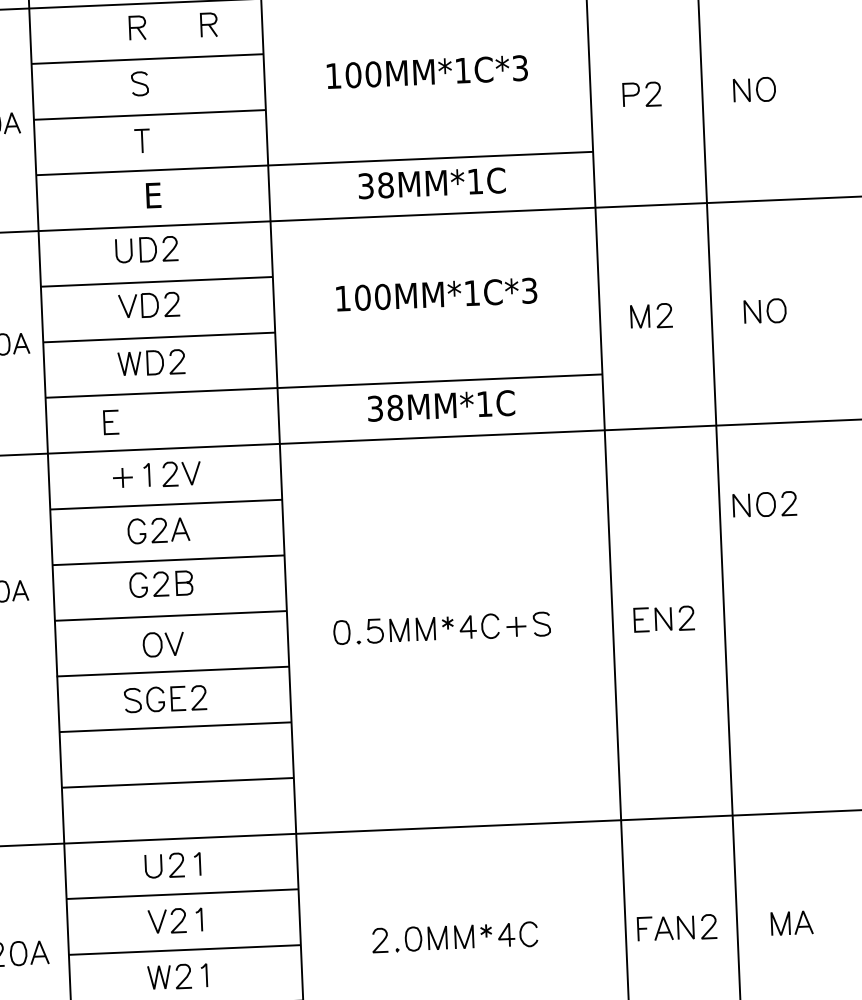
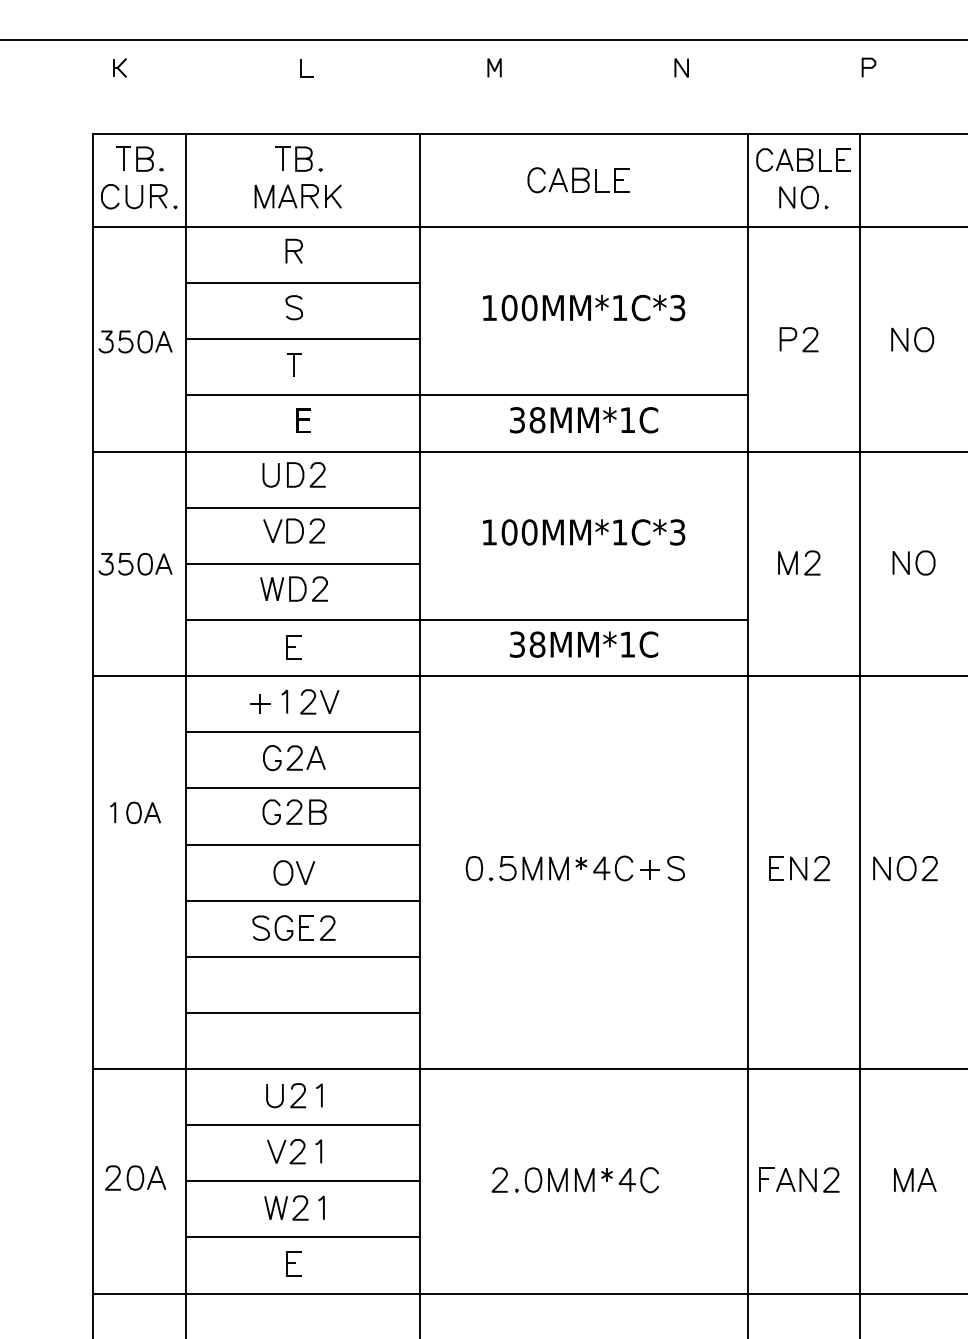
part: (208, 24) -> (365, 250), removed
part: (110, 422) -> (293, 647), moved
part: (764, 504) -> (905, 868), moved

